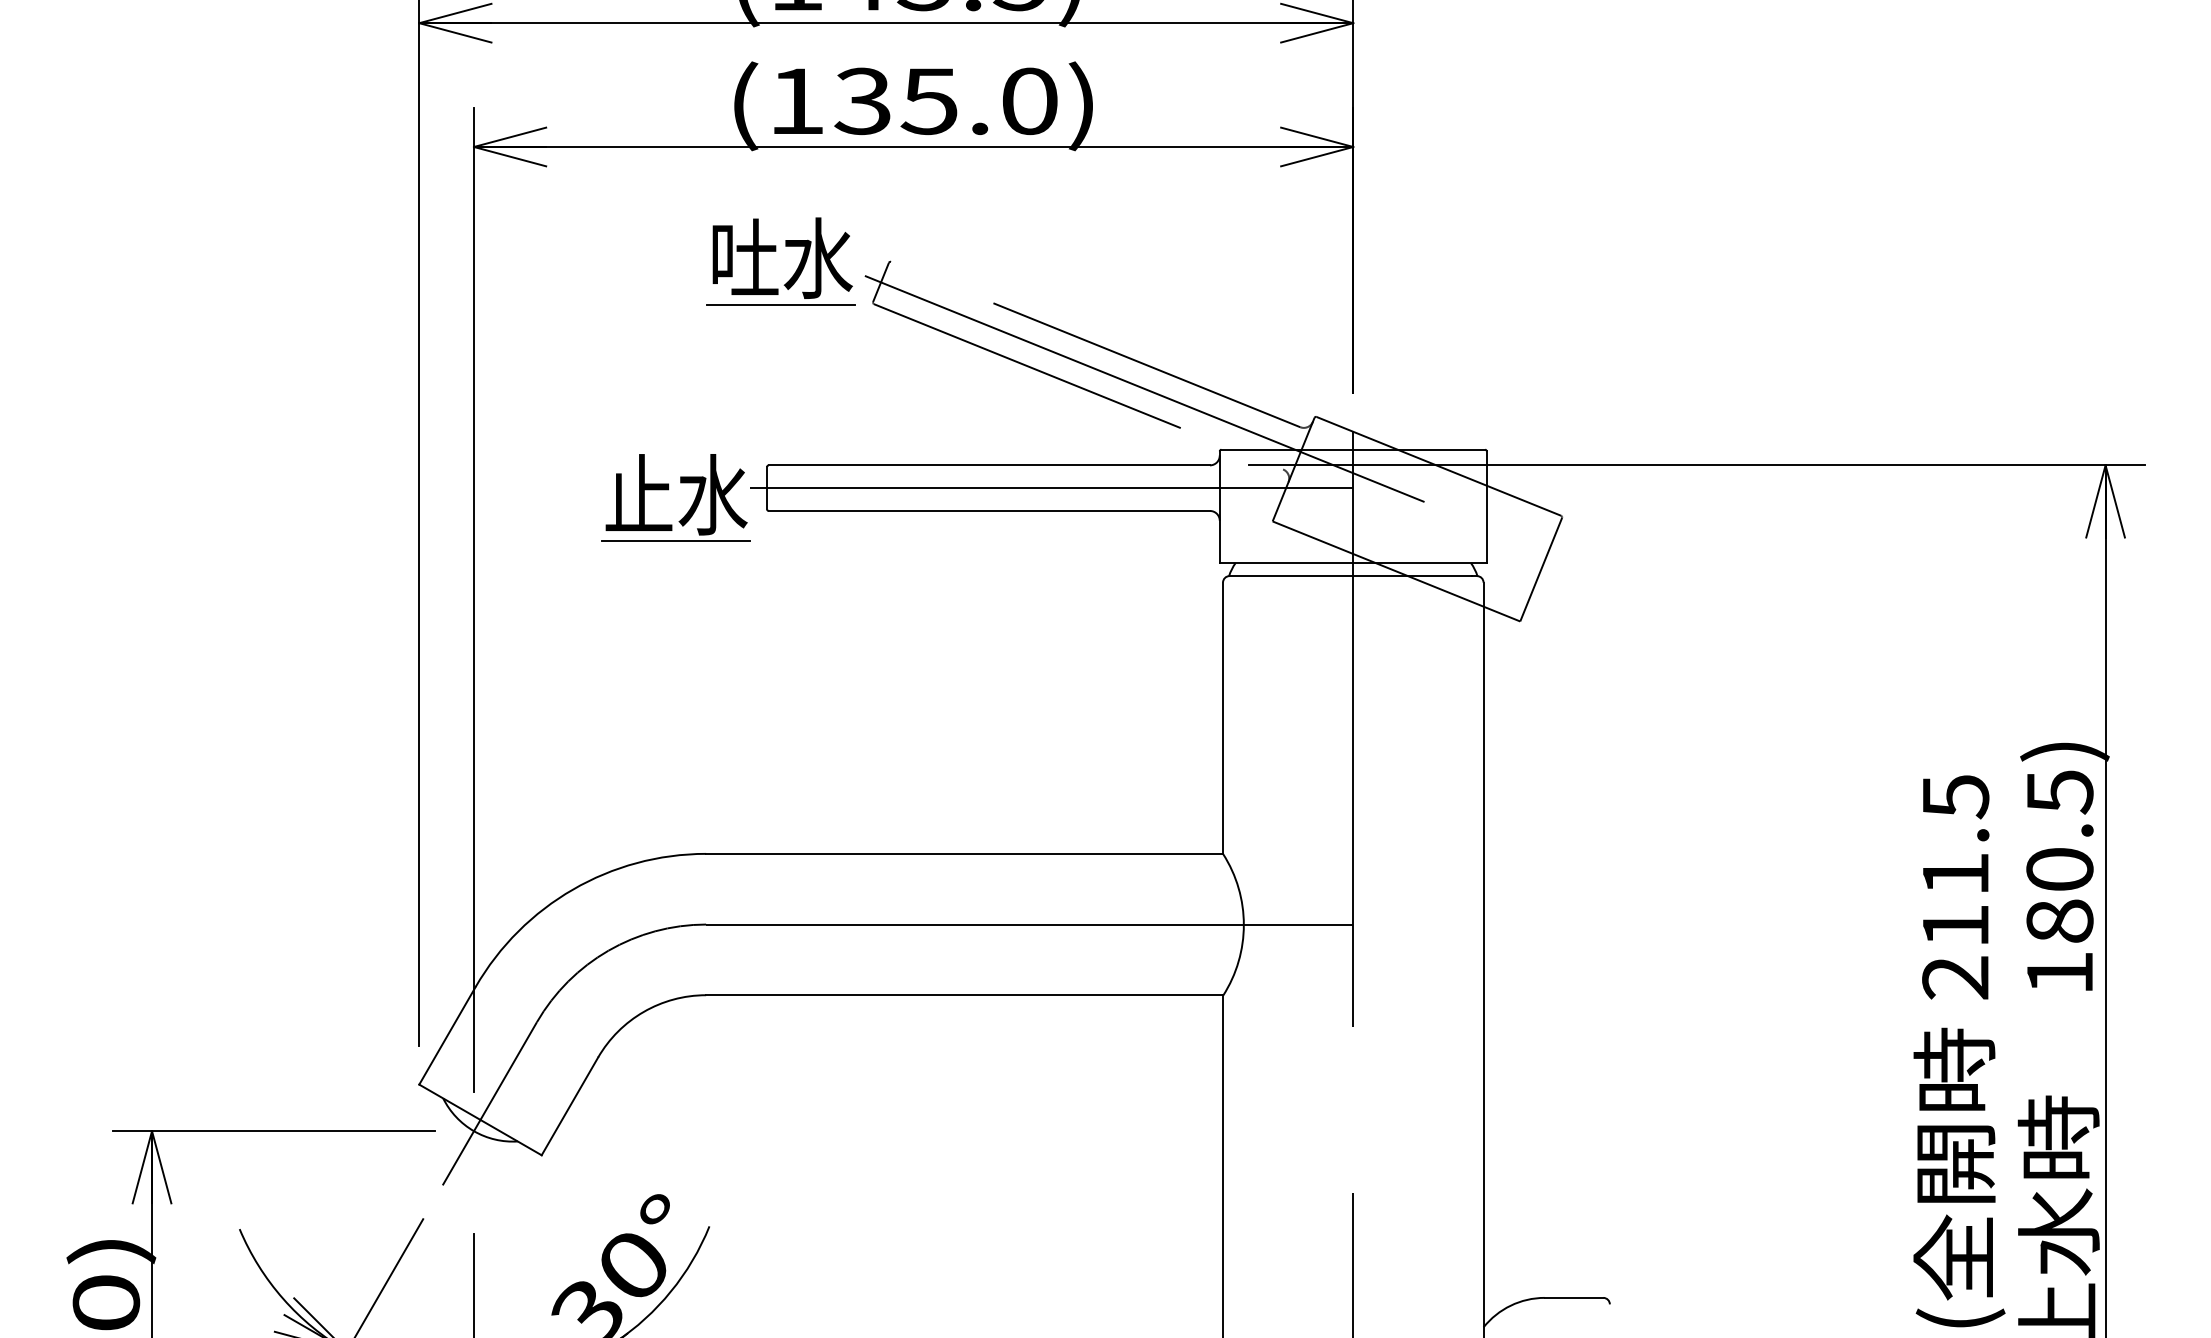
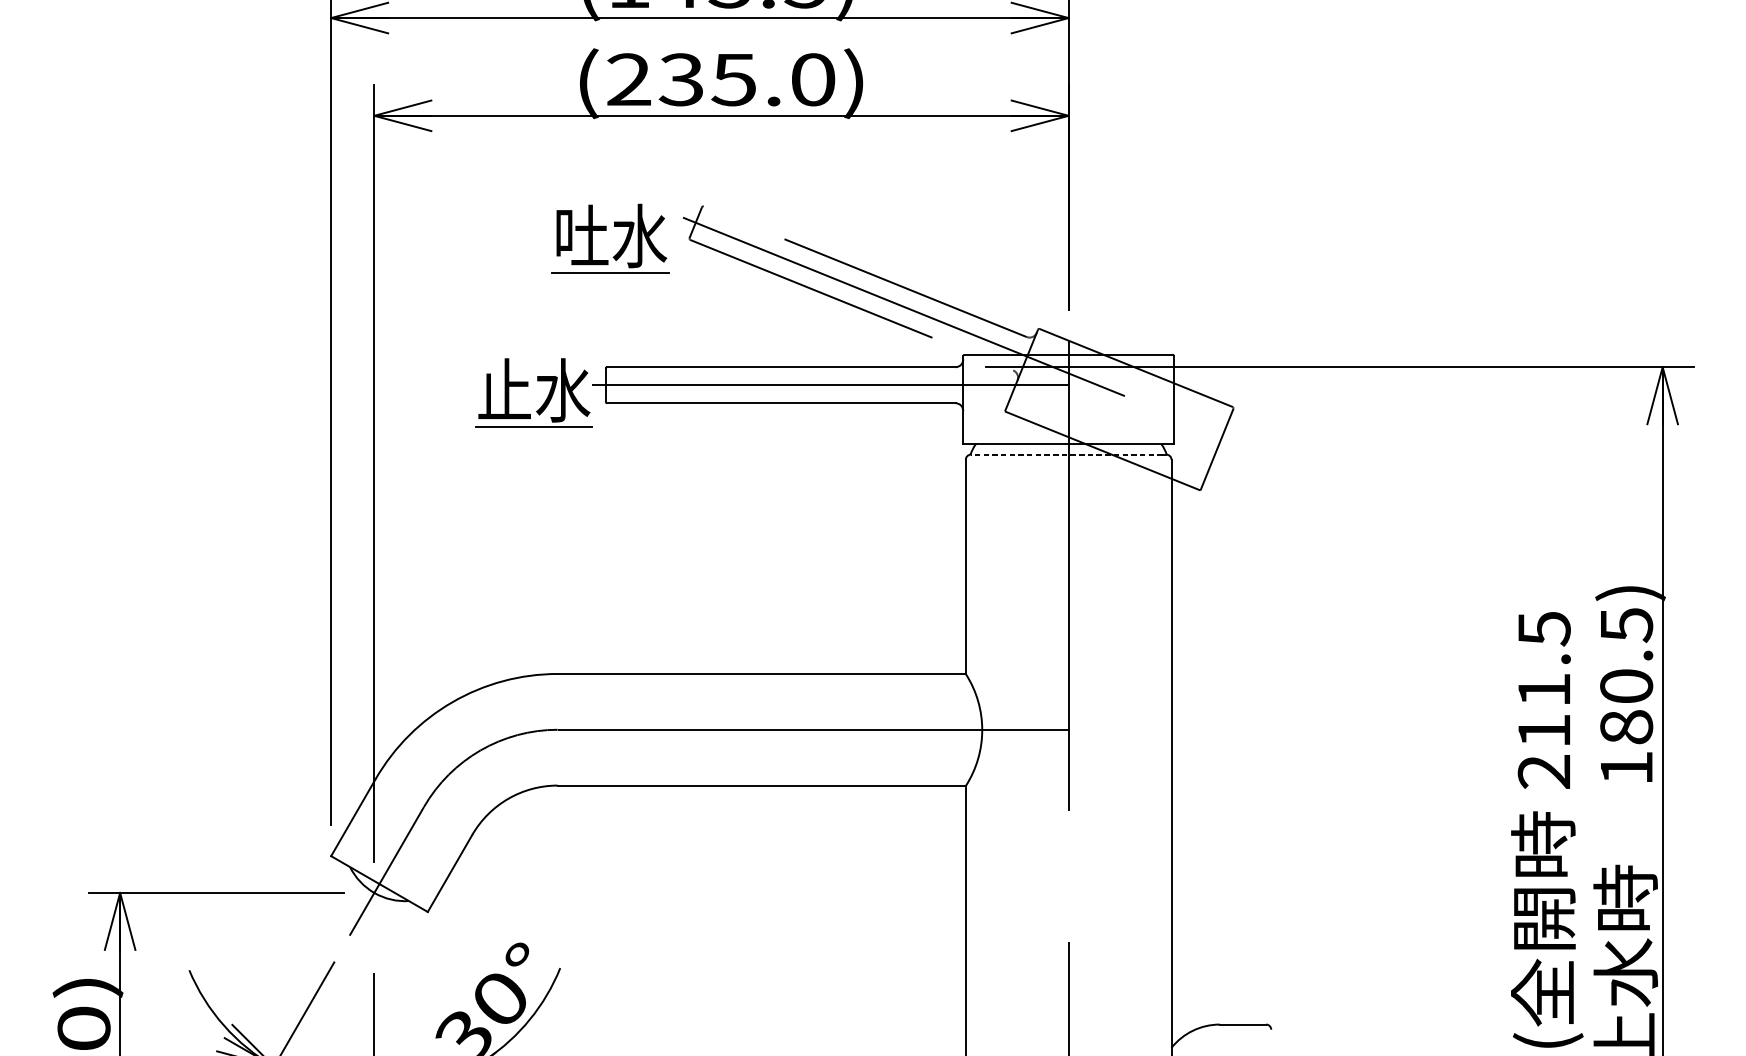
text: (796, 100) -> (629, 79), (135.0) -> (235.0)
part: (776, 251) -> (606, 230), moved
line: (1350, 576) -> (1066, 454), solid -> dashed

